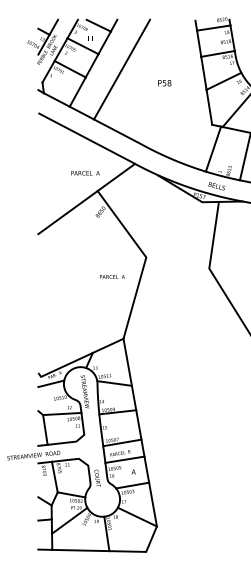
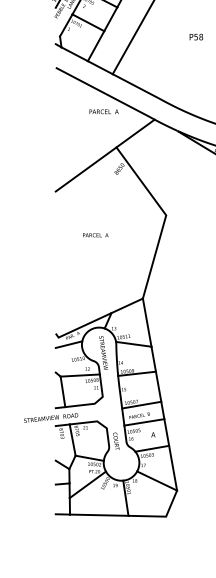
text: (164, 83) -> (196, 37), moved
text: (85, 173) -> (104, 112), moved
text: (112, 276) -> (95, 234), moved

